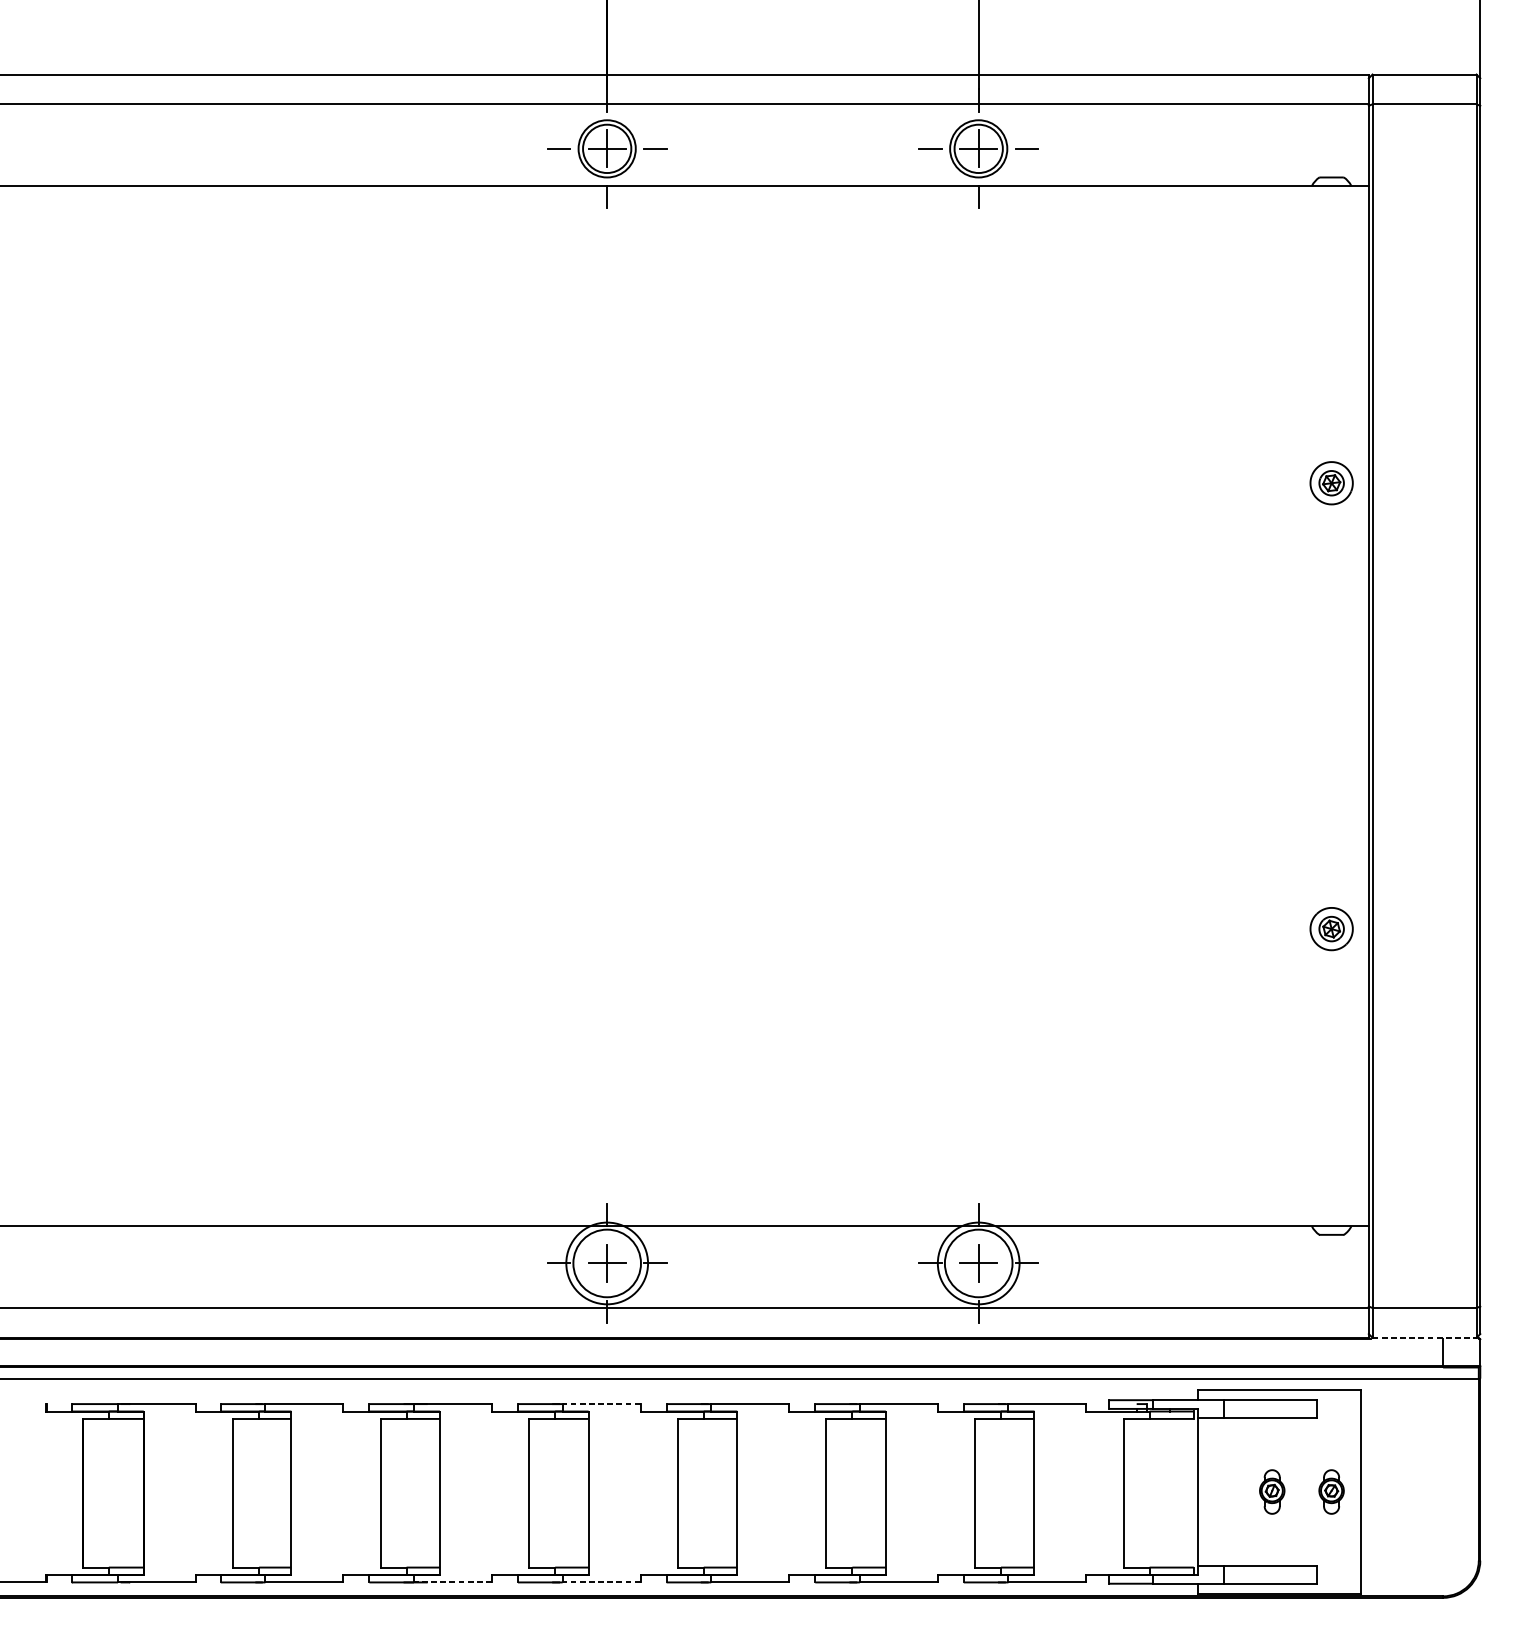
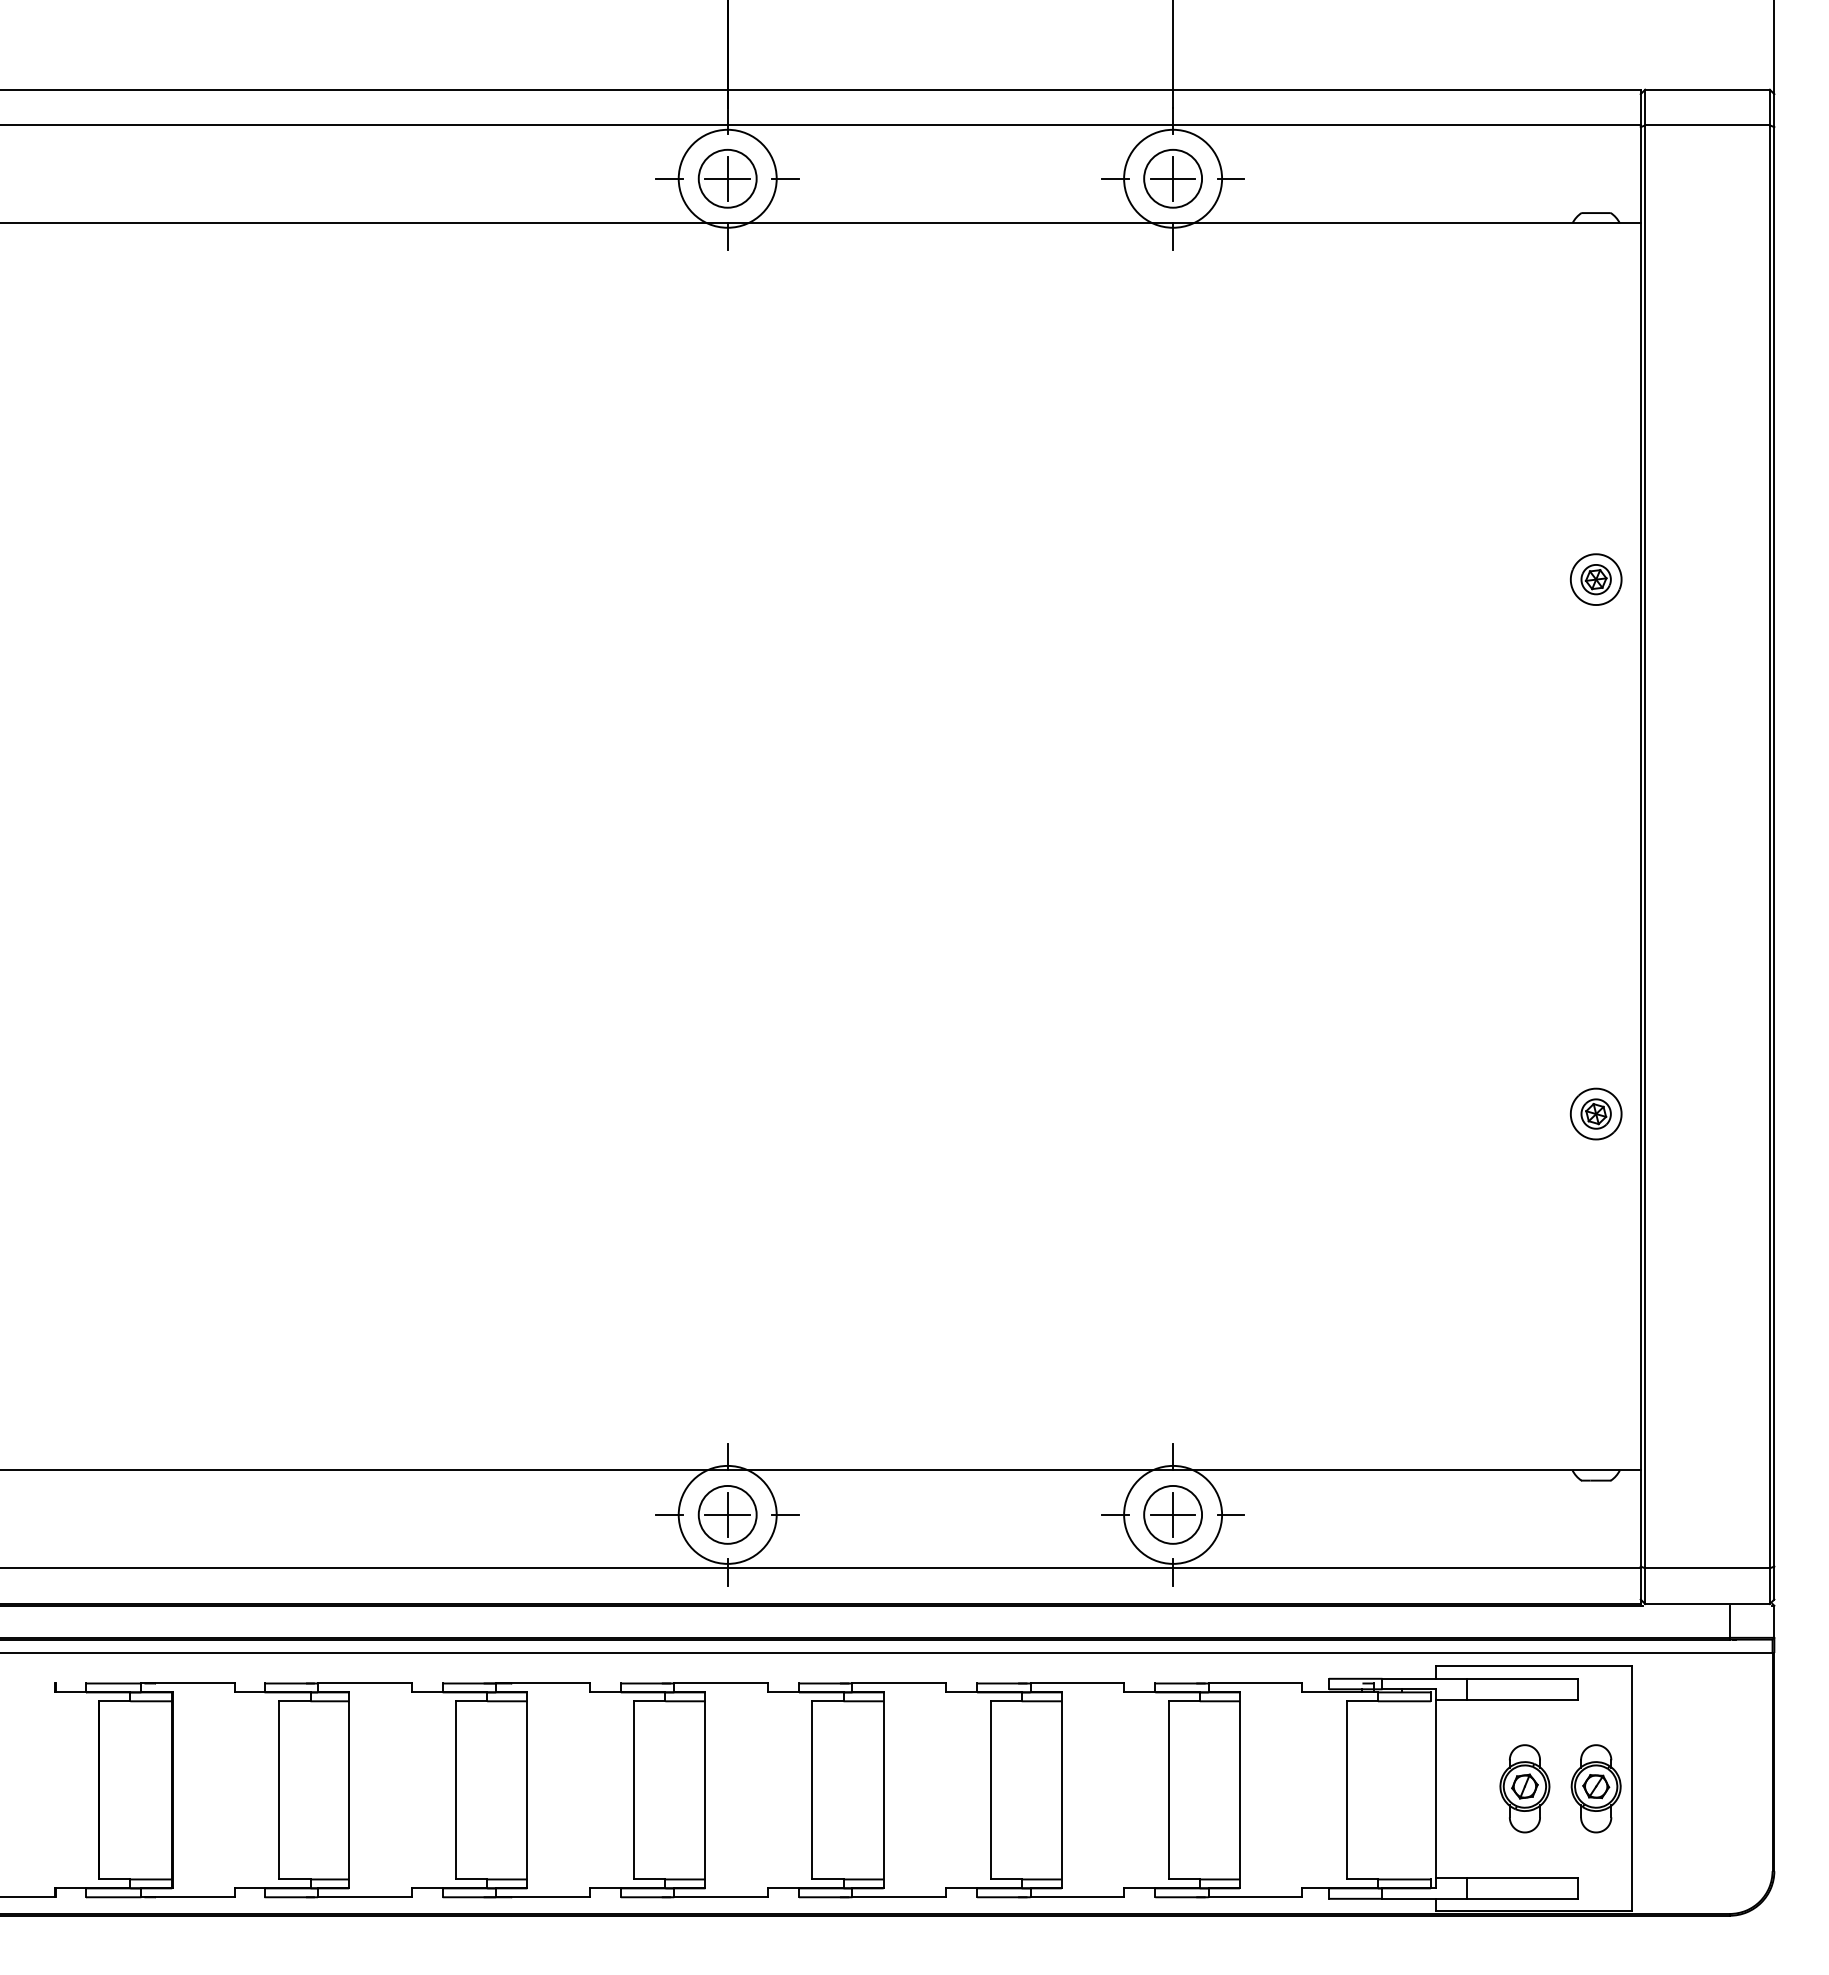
circle: (607, 148) -> (727, 178), size x1.43
circle: (979, 148) -> (1173, 178), size x1.43
circle: (607, 1263) -> (727, 1514), size x0.71
circle: (979, 1263) -> (1173, 1514), size x0.71
line: (1425, 1337) -> (1708, 1603), dashed -> solid
line: (601, 1404) -> (721, 1683), dashed -> solid
part: (1271, 1491) -> (1524, 1788), size x1.67
part: (1331, 1491) -> (1595, 1788), size x1.67
line: (452, 1582) -> (542, 1897), dashed -> solid
line: (601, 1582) -> (721, 1897), dashed -> solid

